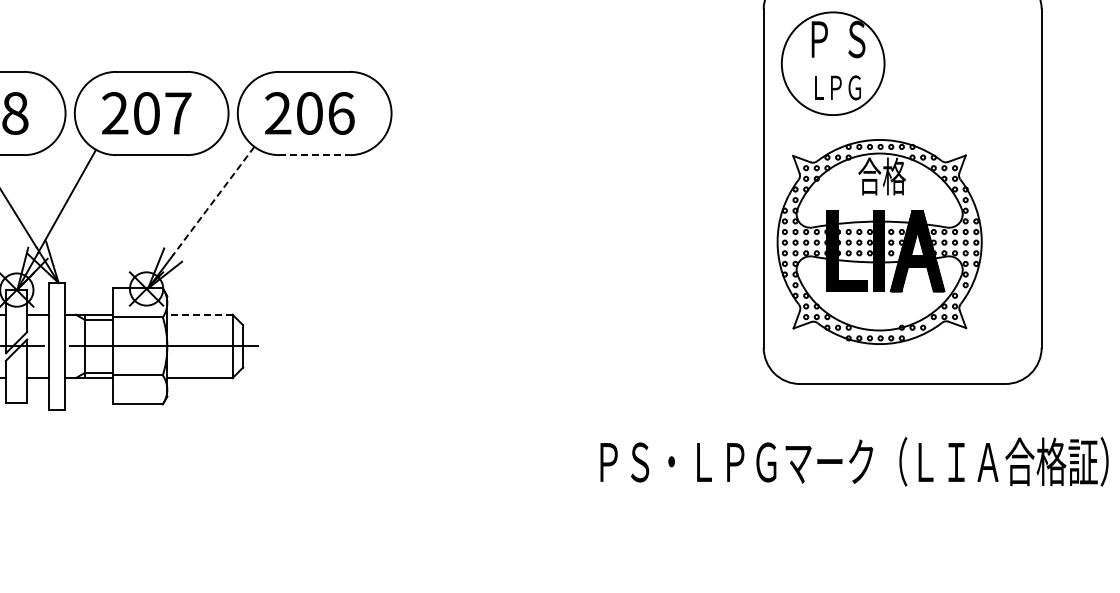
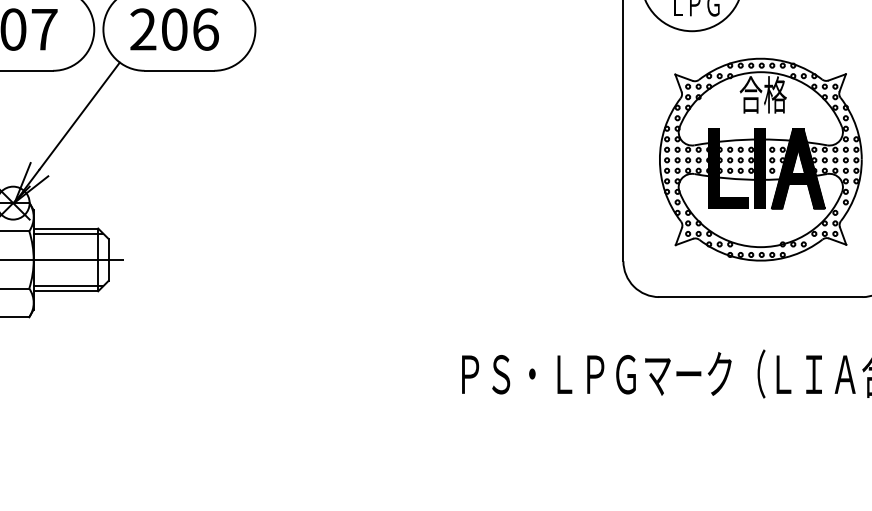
line: (315, 155) -> (180, 71), dashed -> solid
line: (213, 200) -> (79, 115), dashed -> solid
part: (879, 241) -> (760, 159), moved
line: (199, 314) -> (65, 228), dashed -> solid
line: (202, 319) -> (68, 233), added
line: (202, 373) -> (68, 286), added

